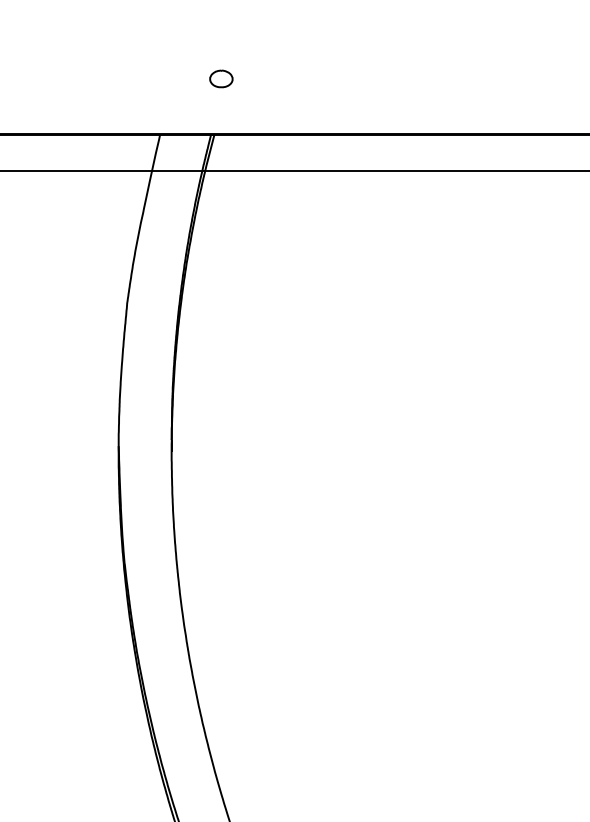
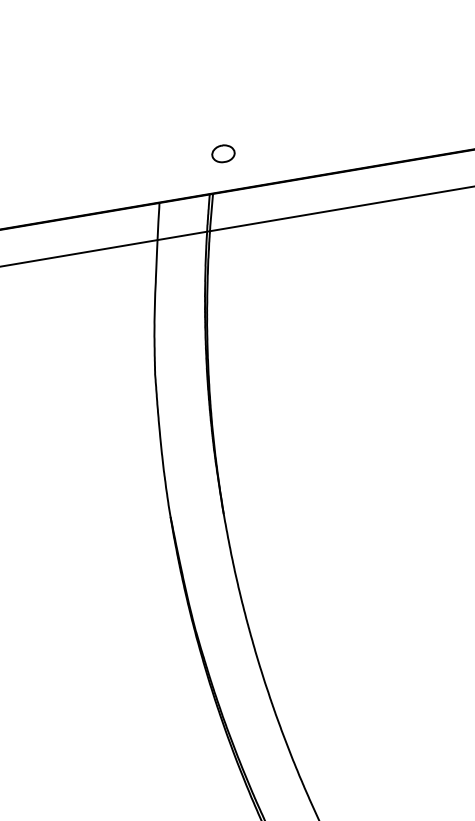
part: (221, 78) -> (223, 153), moved

